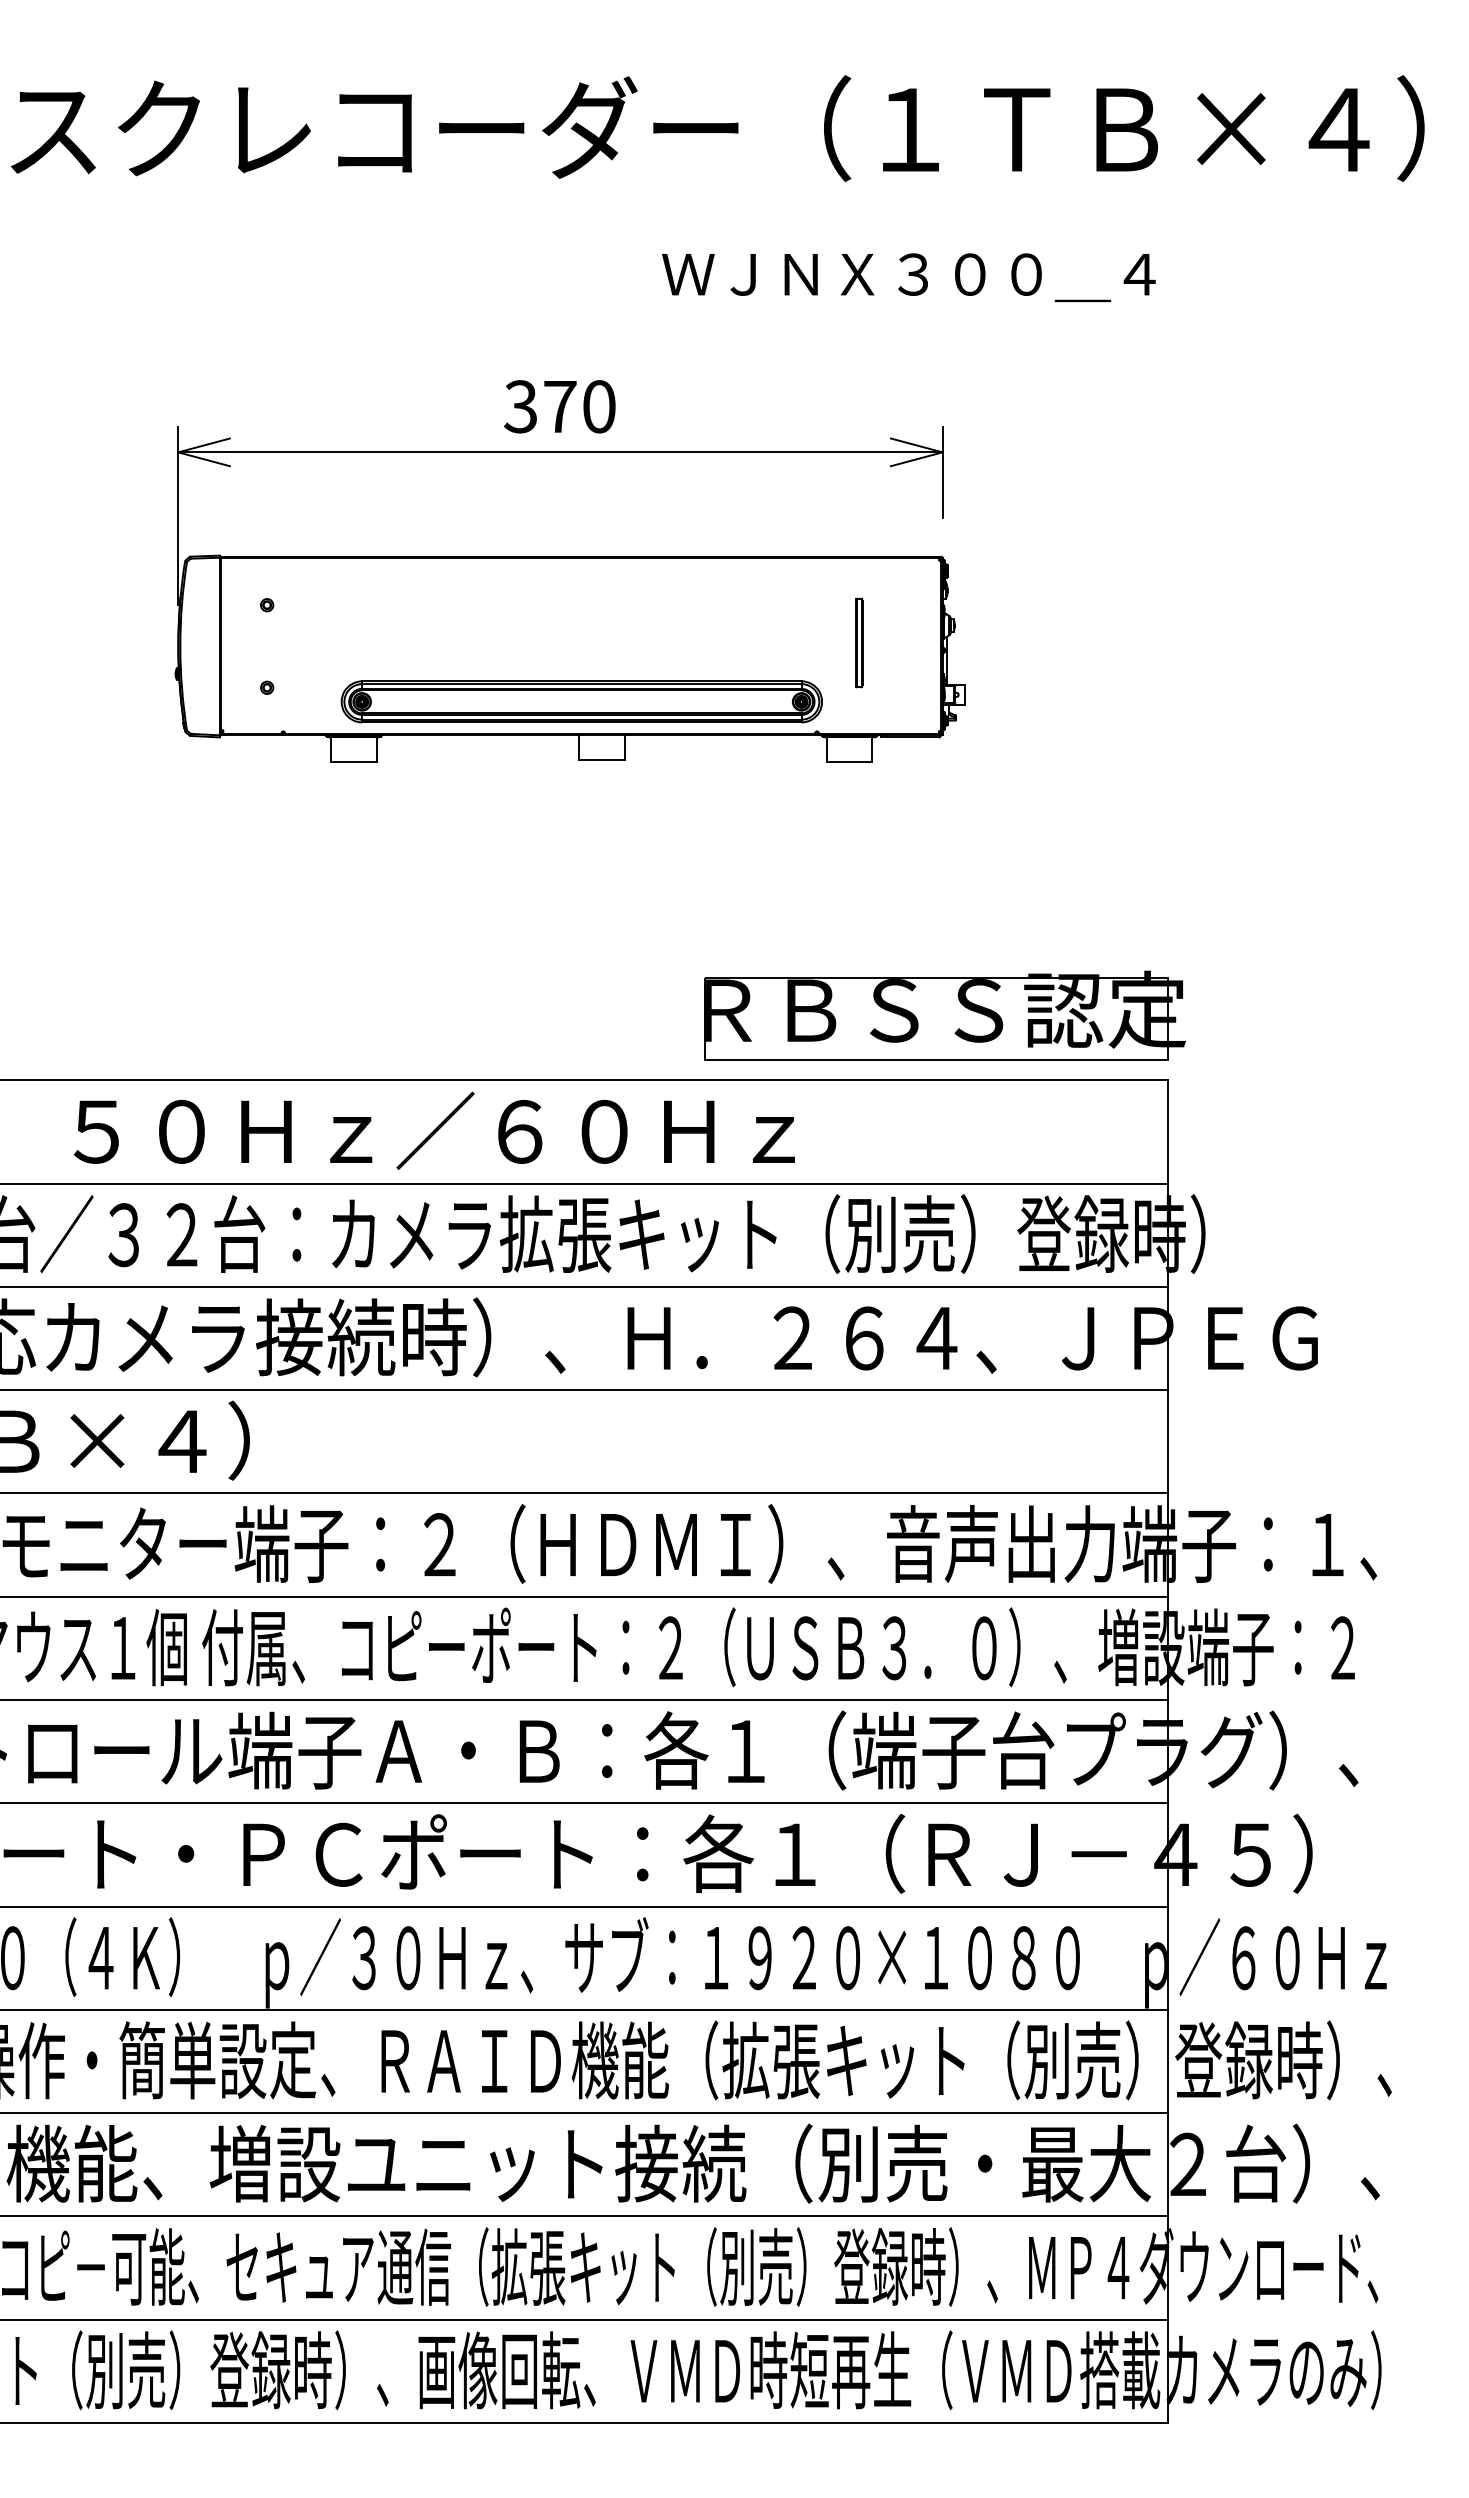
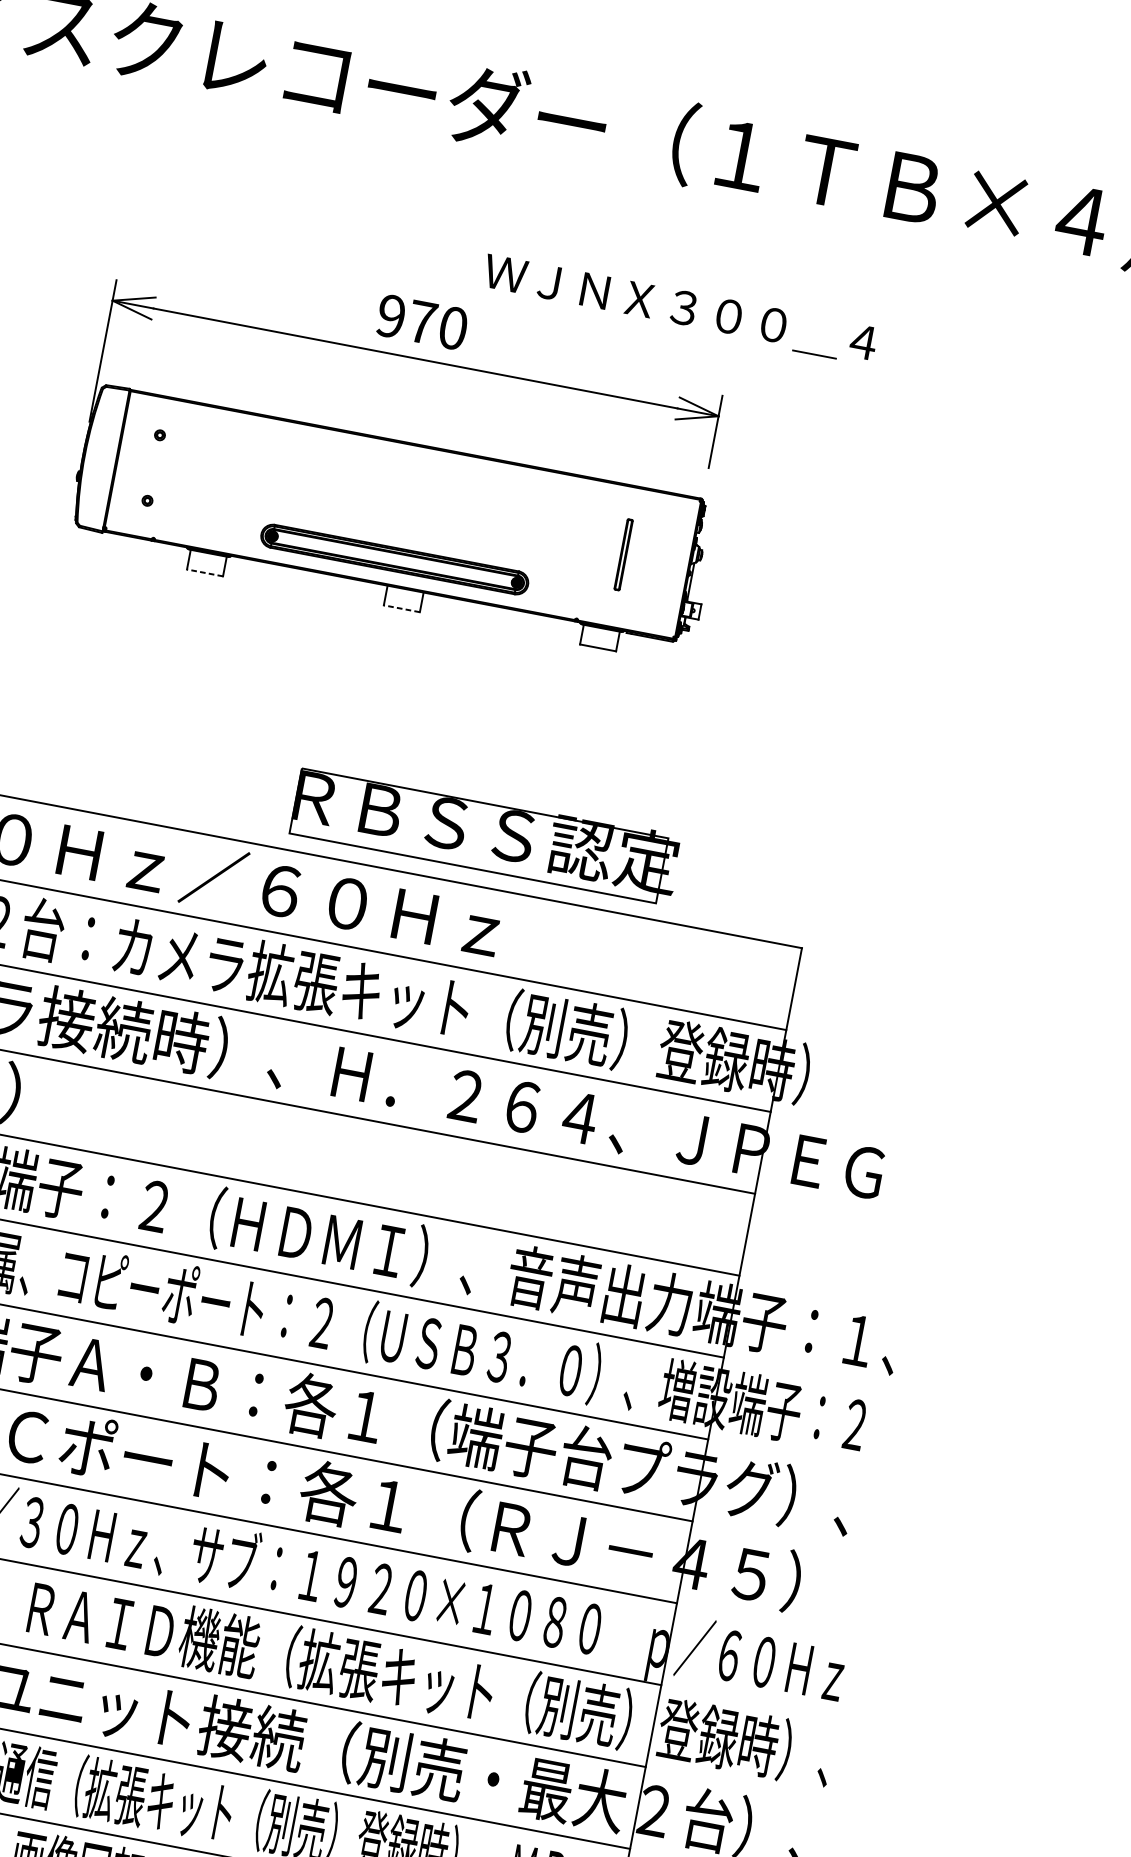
text: (908, 277) -> (679, 309), moved
text: (520, 406) -> (390, 316), 370 -> 970
part: (581, 701) -> (394, 559), size x0.7
line: (601, 760) -> (401, 609), solid -> dashed
line: (353, 762) -> (204, 573), solid -> dashed
part: (945, 1015) -> (486, 834), moved

